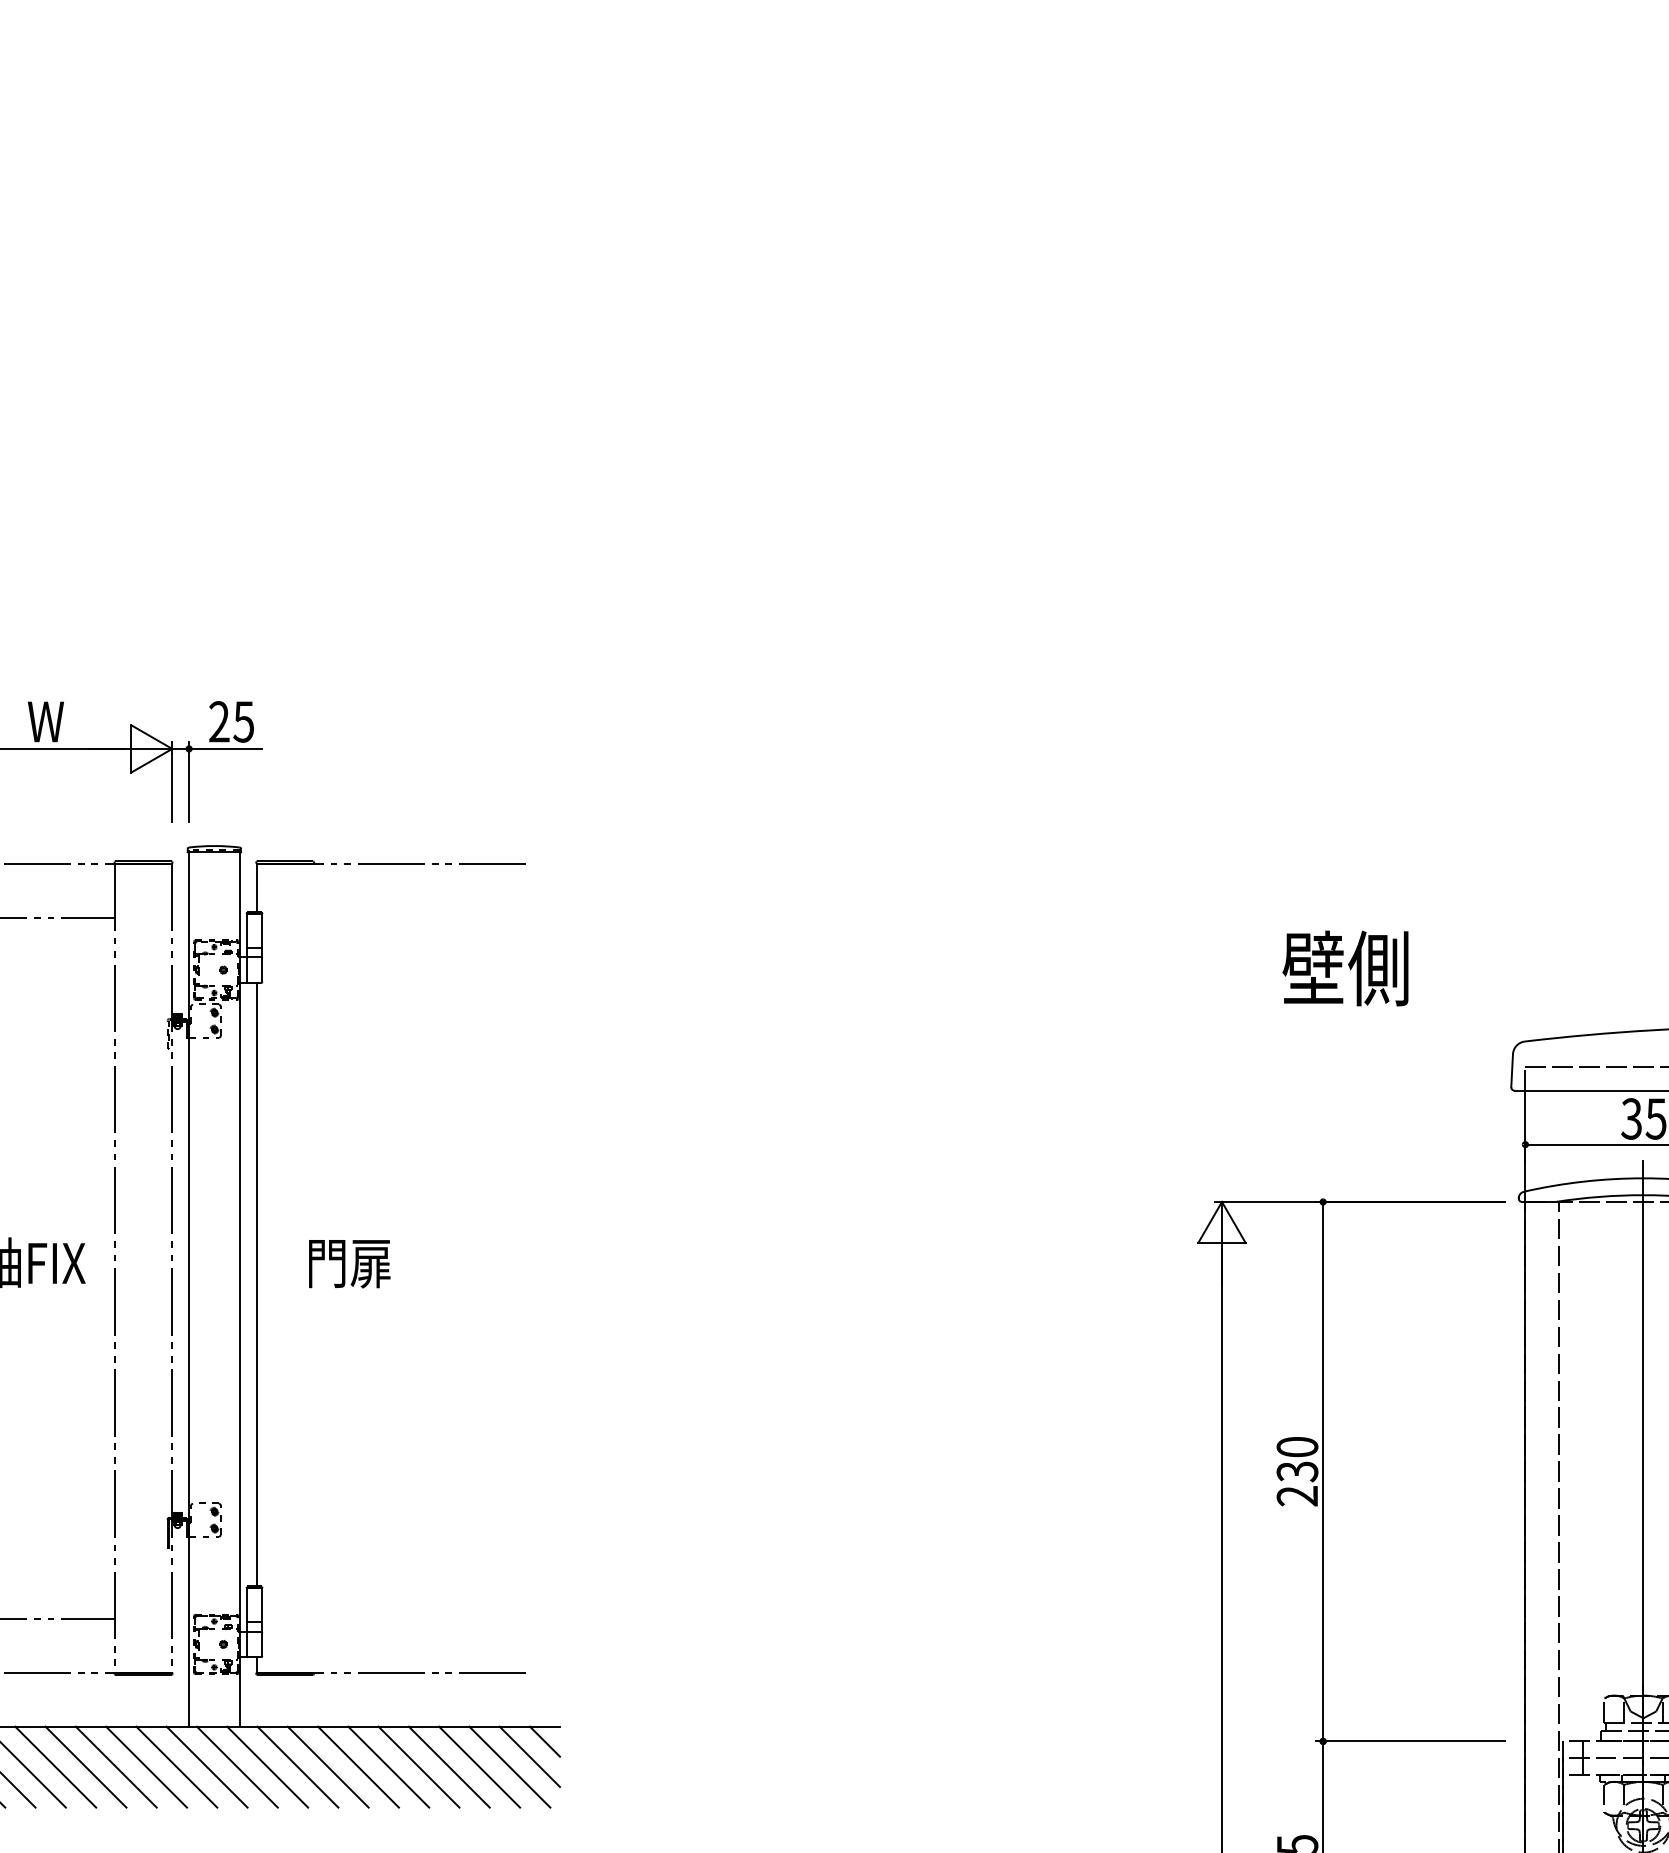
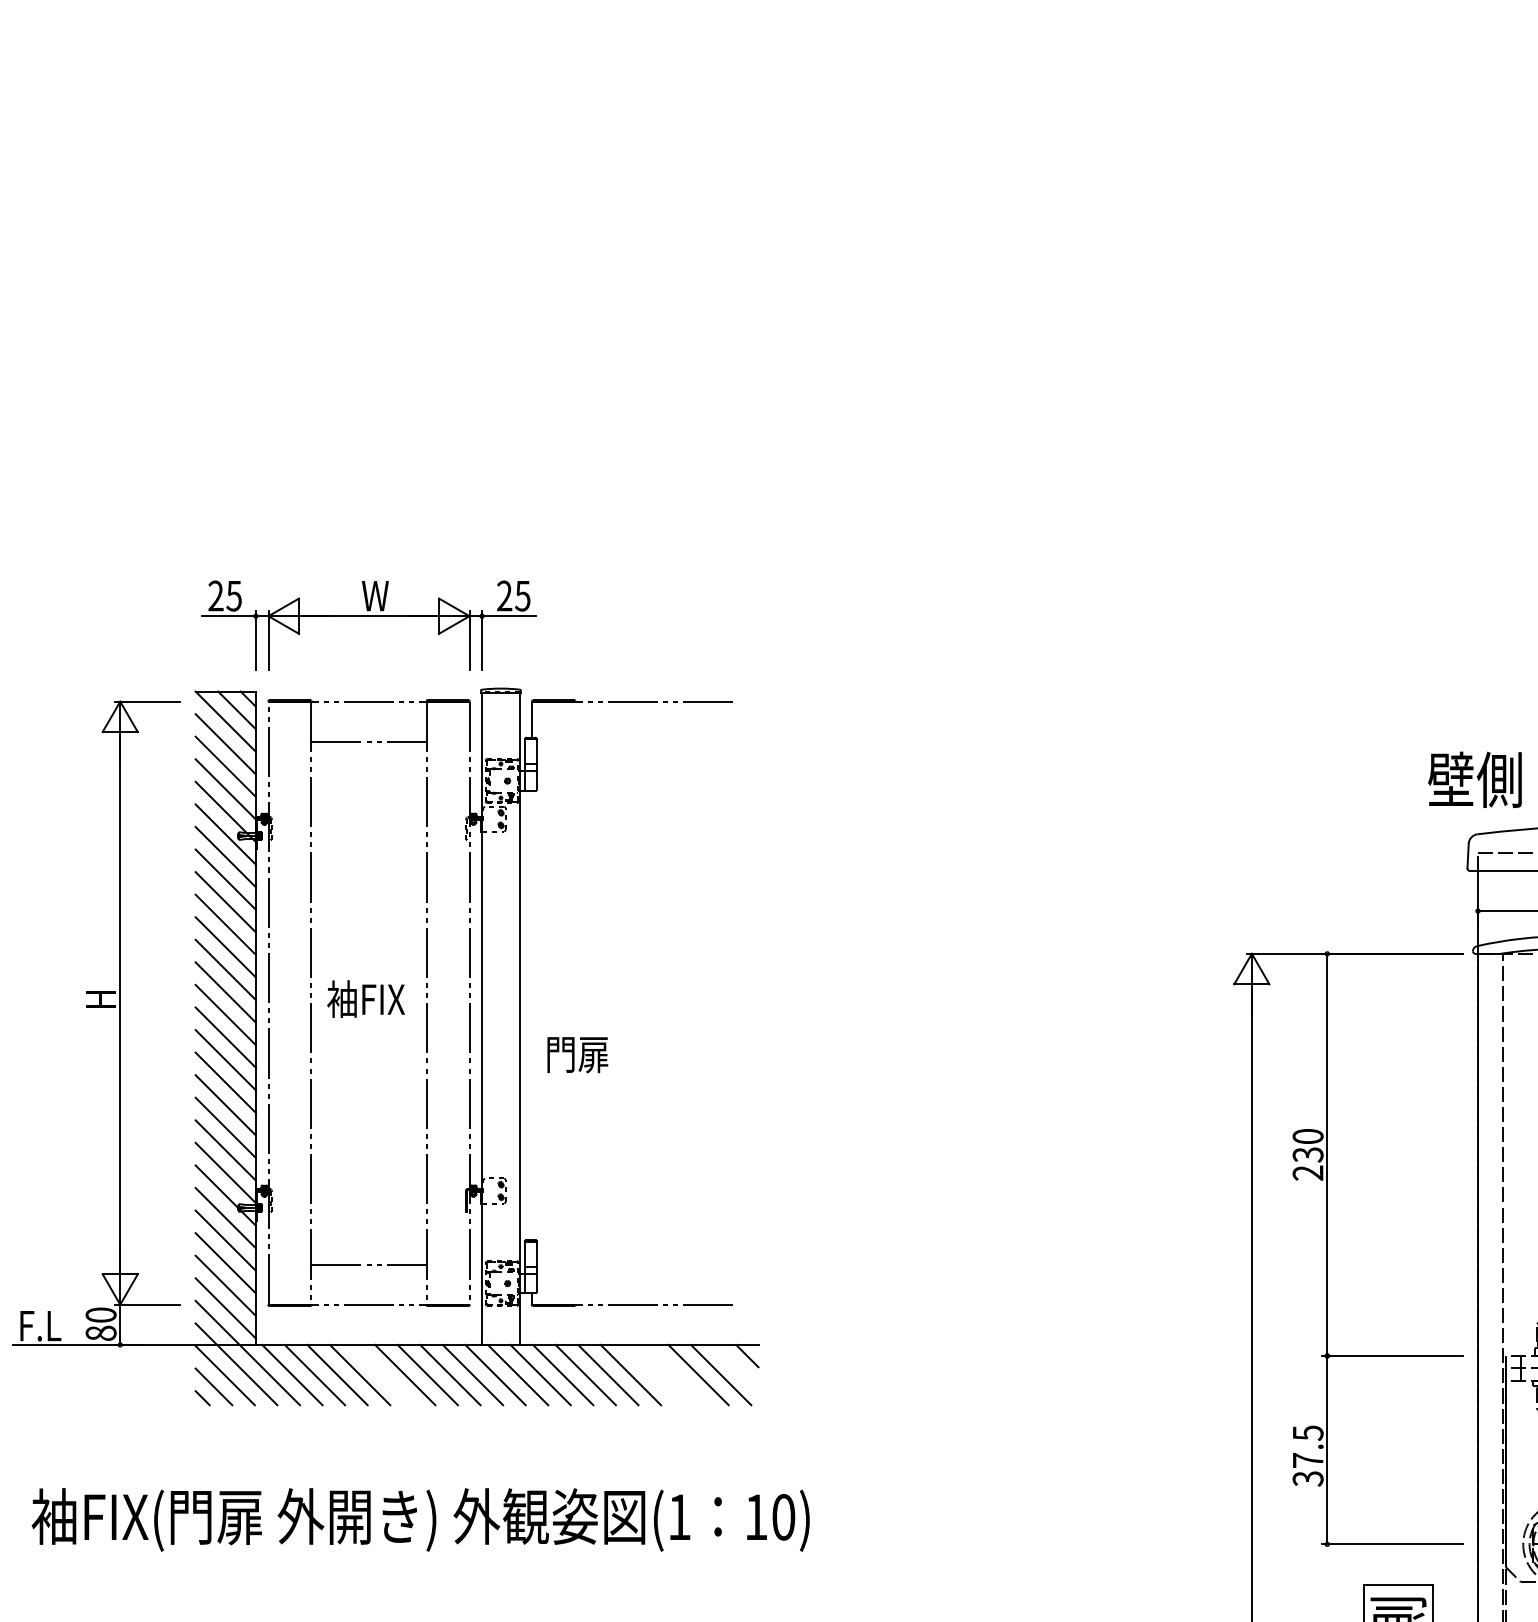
text: (1344, 968) -> (1474, 779), moved
text: (349, 1264) -> (577, 1055), moved
line: (256, 1284) -> (532, 1015), removed
line: (529, 1755) -> (735, 1366), removed
line: (55, 1766) -> (382, 1374), removed
line: (419, 1766) -> (653, 1374), removed
line: (448, 1766) -> (675, 1374), removed

